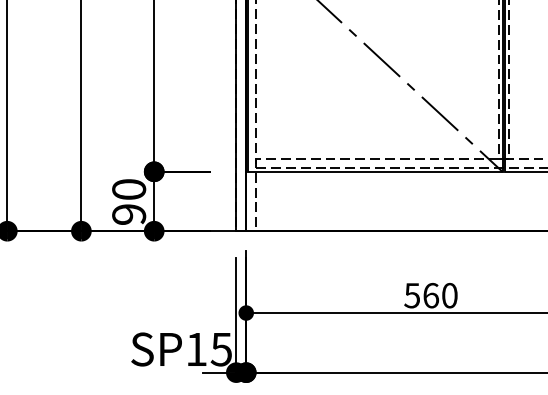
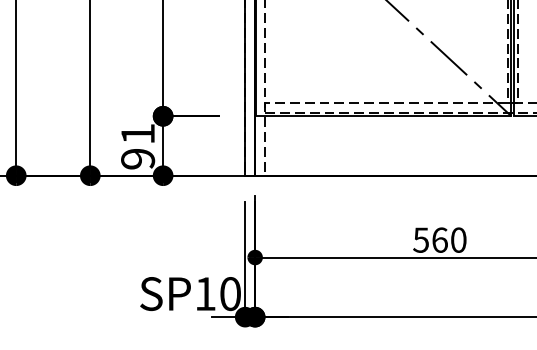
text: (129, 189) -> (138, 134), 90 -> 91
text: (220, 349) -> (229, 294), SP15 -> SP10

